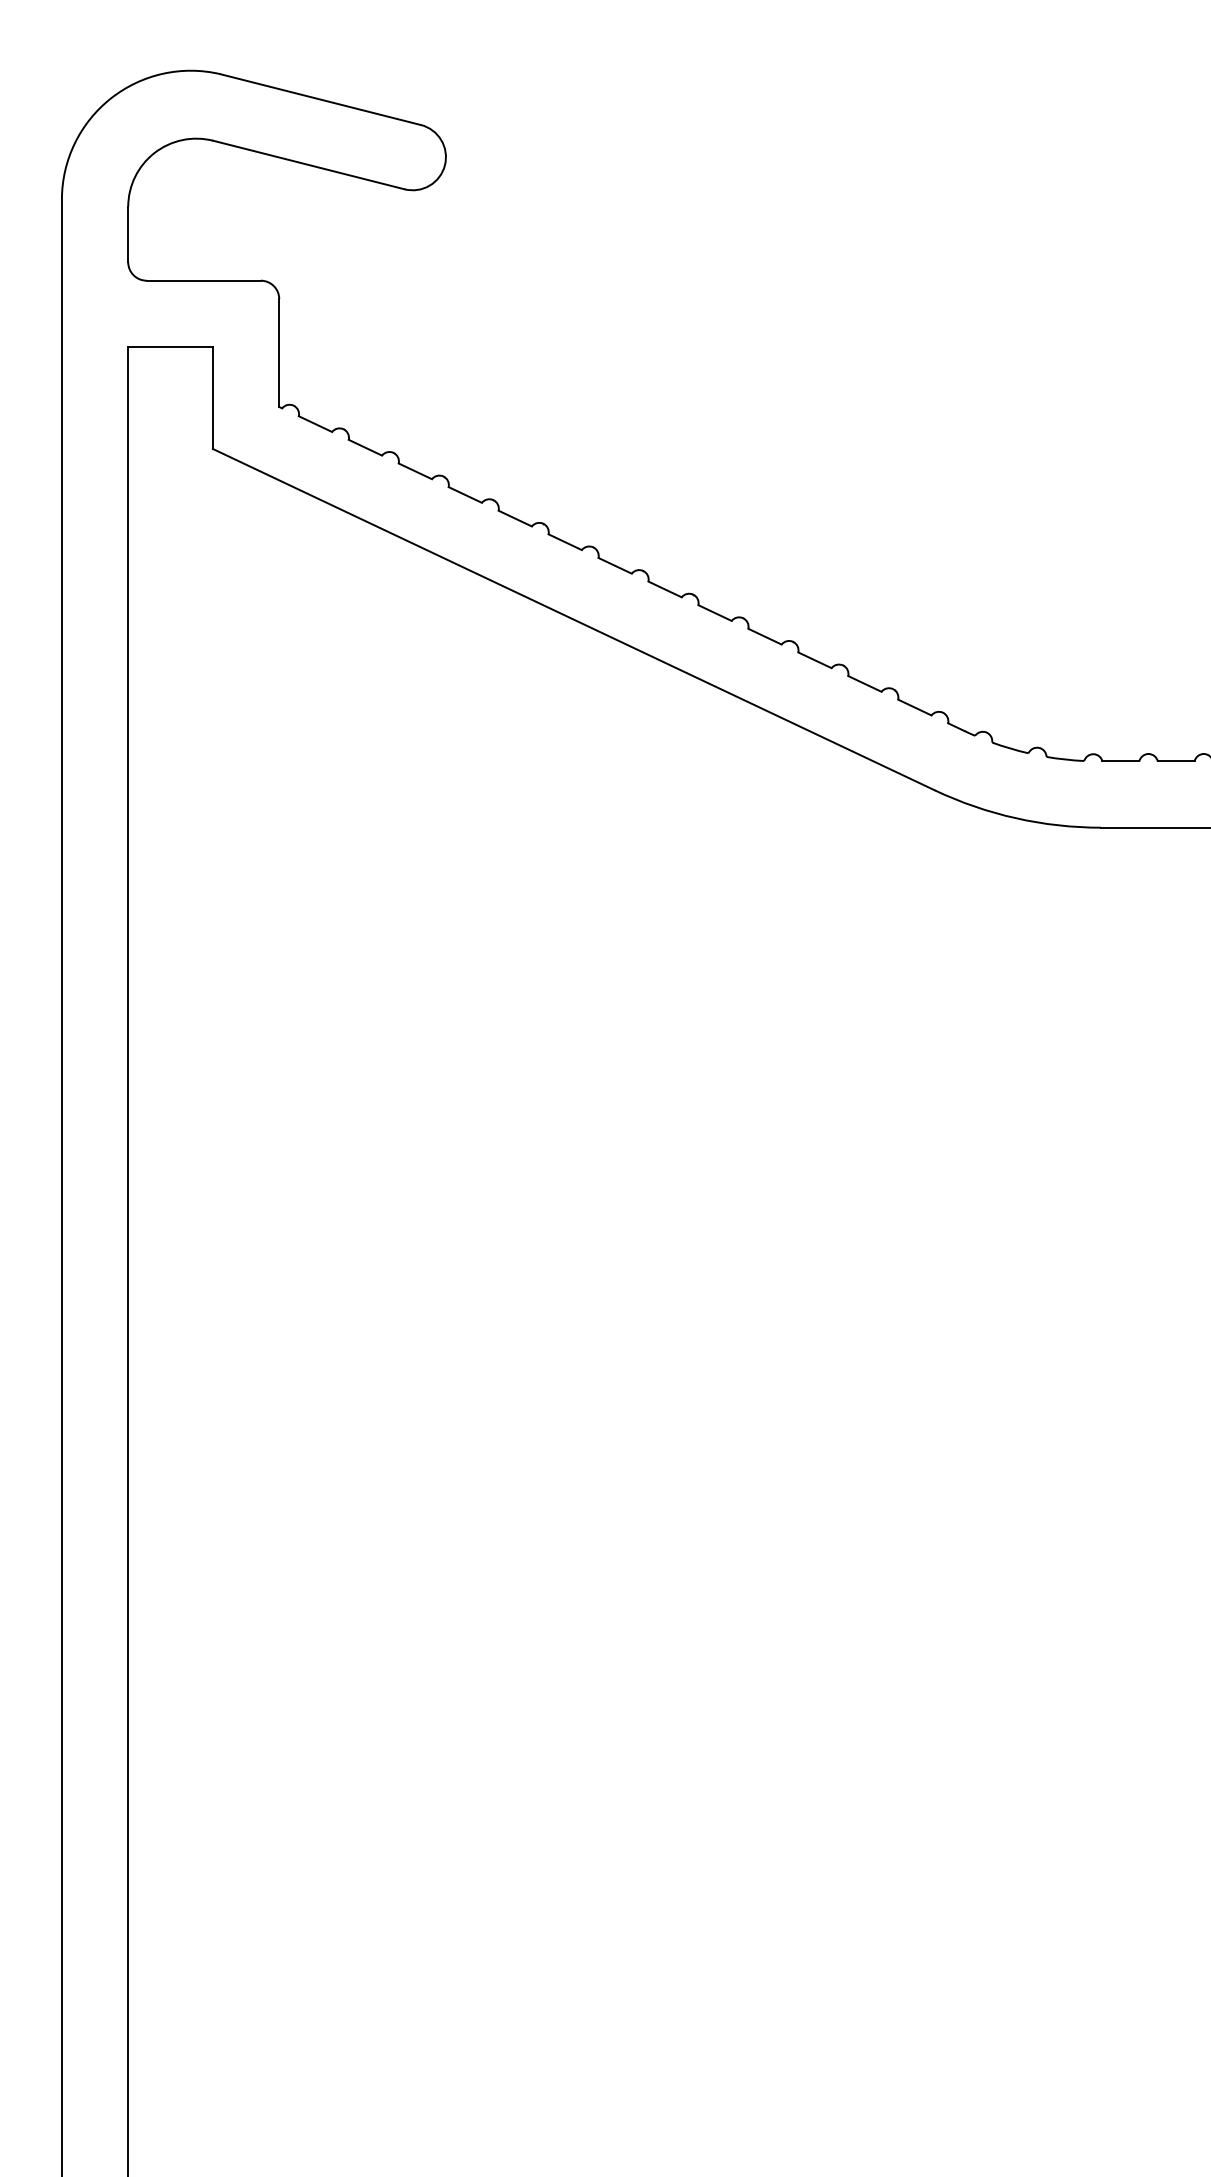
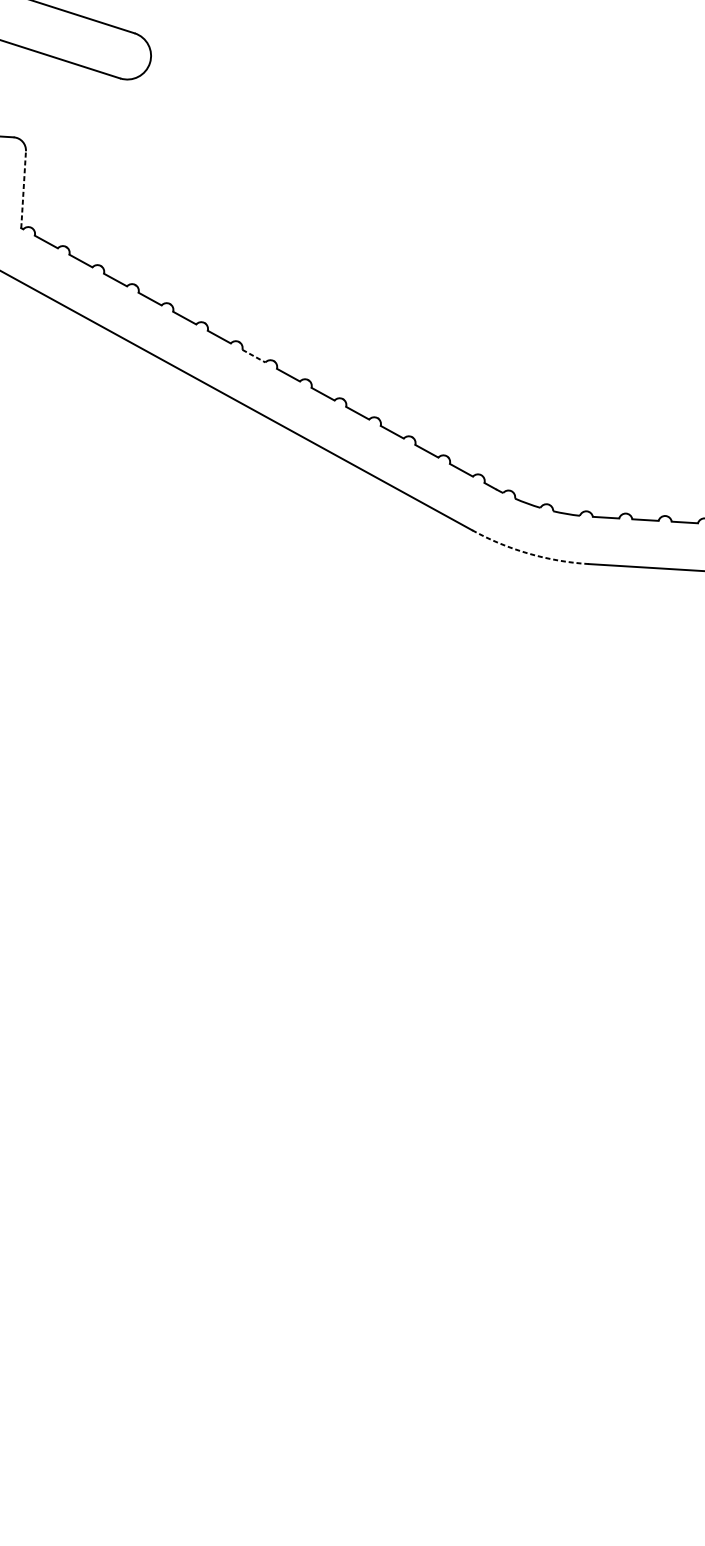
line: (279, 353) -> (23, 190), solid -> dashed
line: (615, 566) -> (254, 356), solid -> dashed
arc: (1015, 818) -> (528, 553), solid -> dashed

